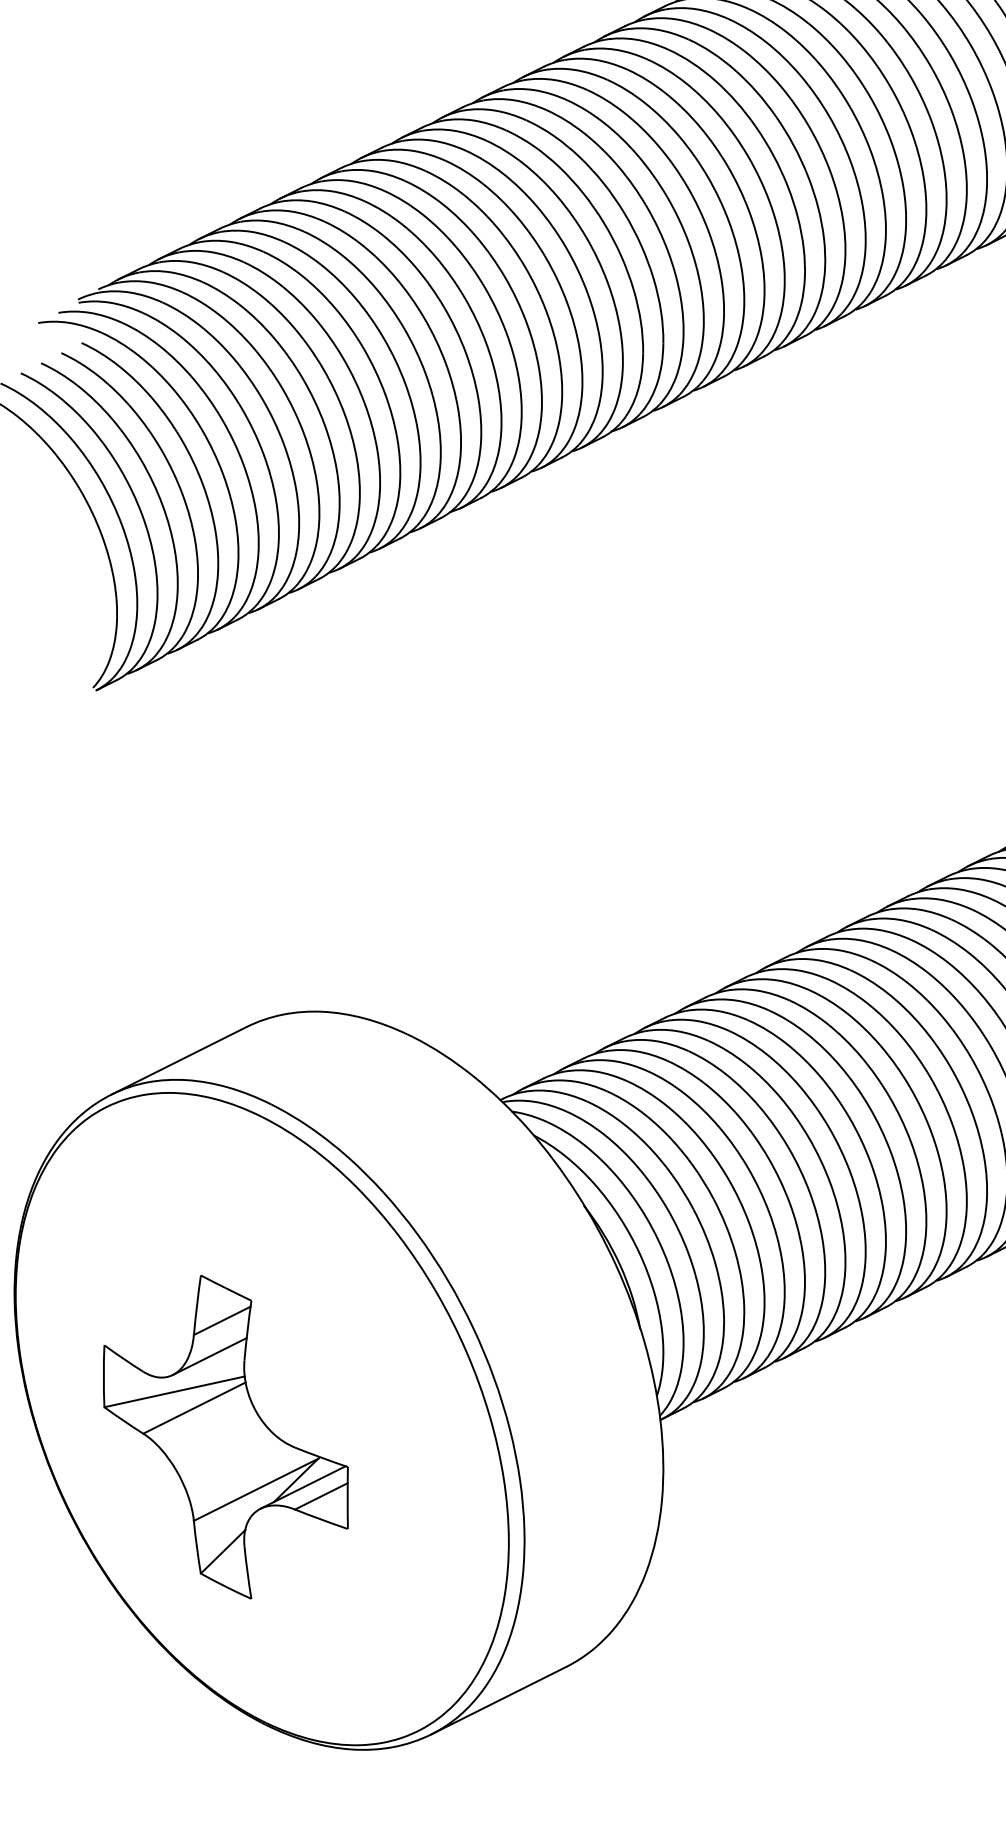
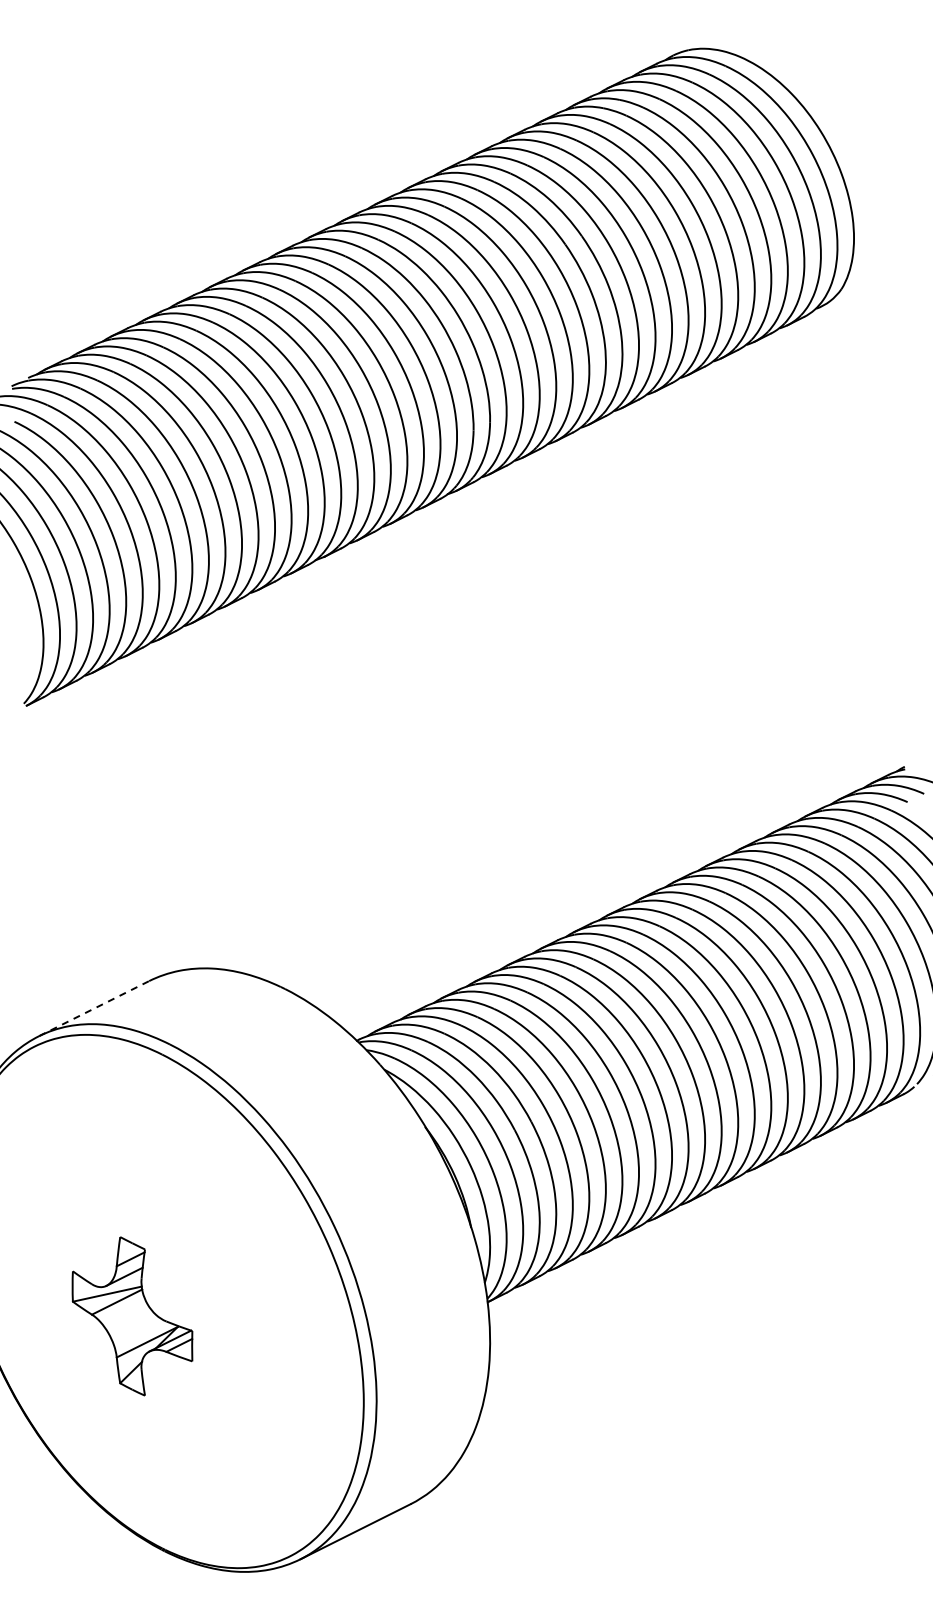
line: (179, 1060) -> (94, 1008), solid -> dashed
part: (225, 1437) -> (132, 1316), size x0.6

